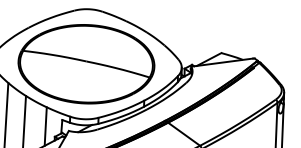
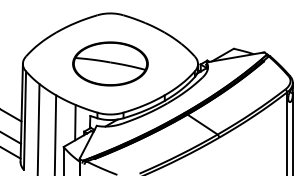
part: (86, 63) -> (110, 63), size x0.6

